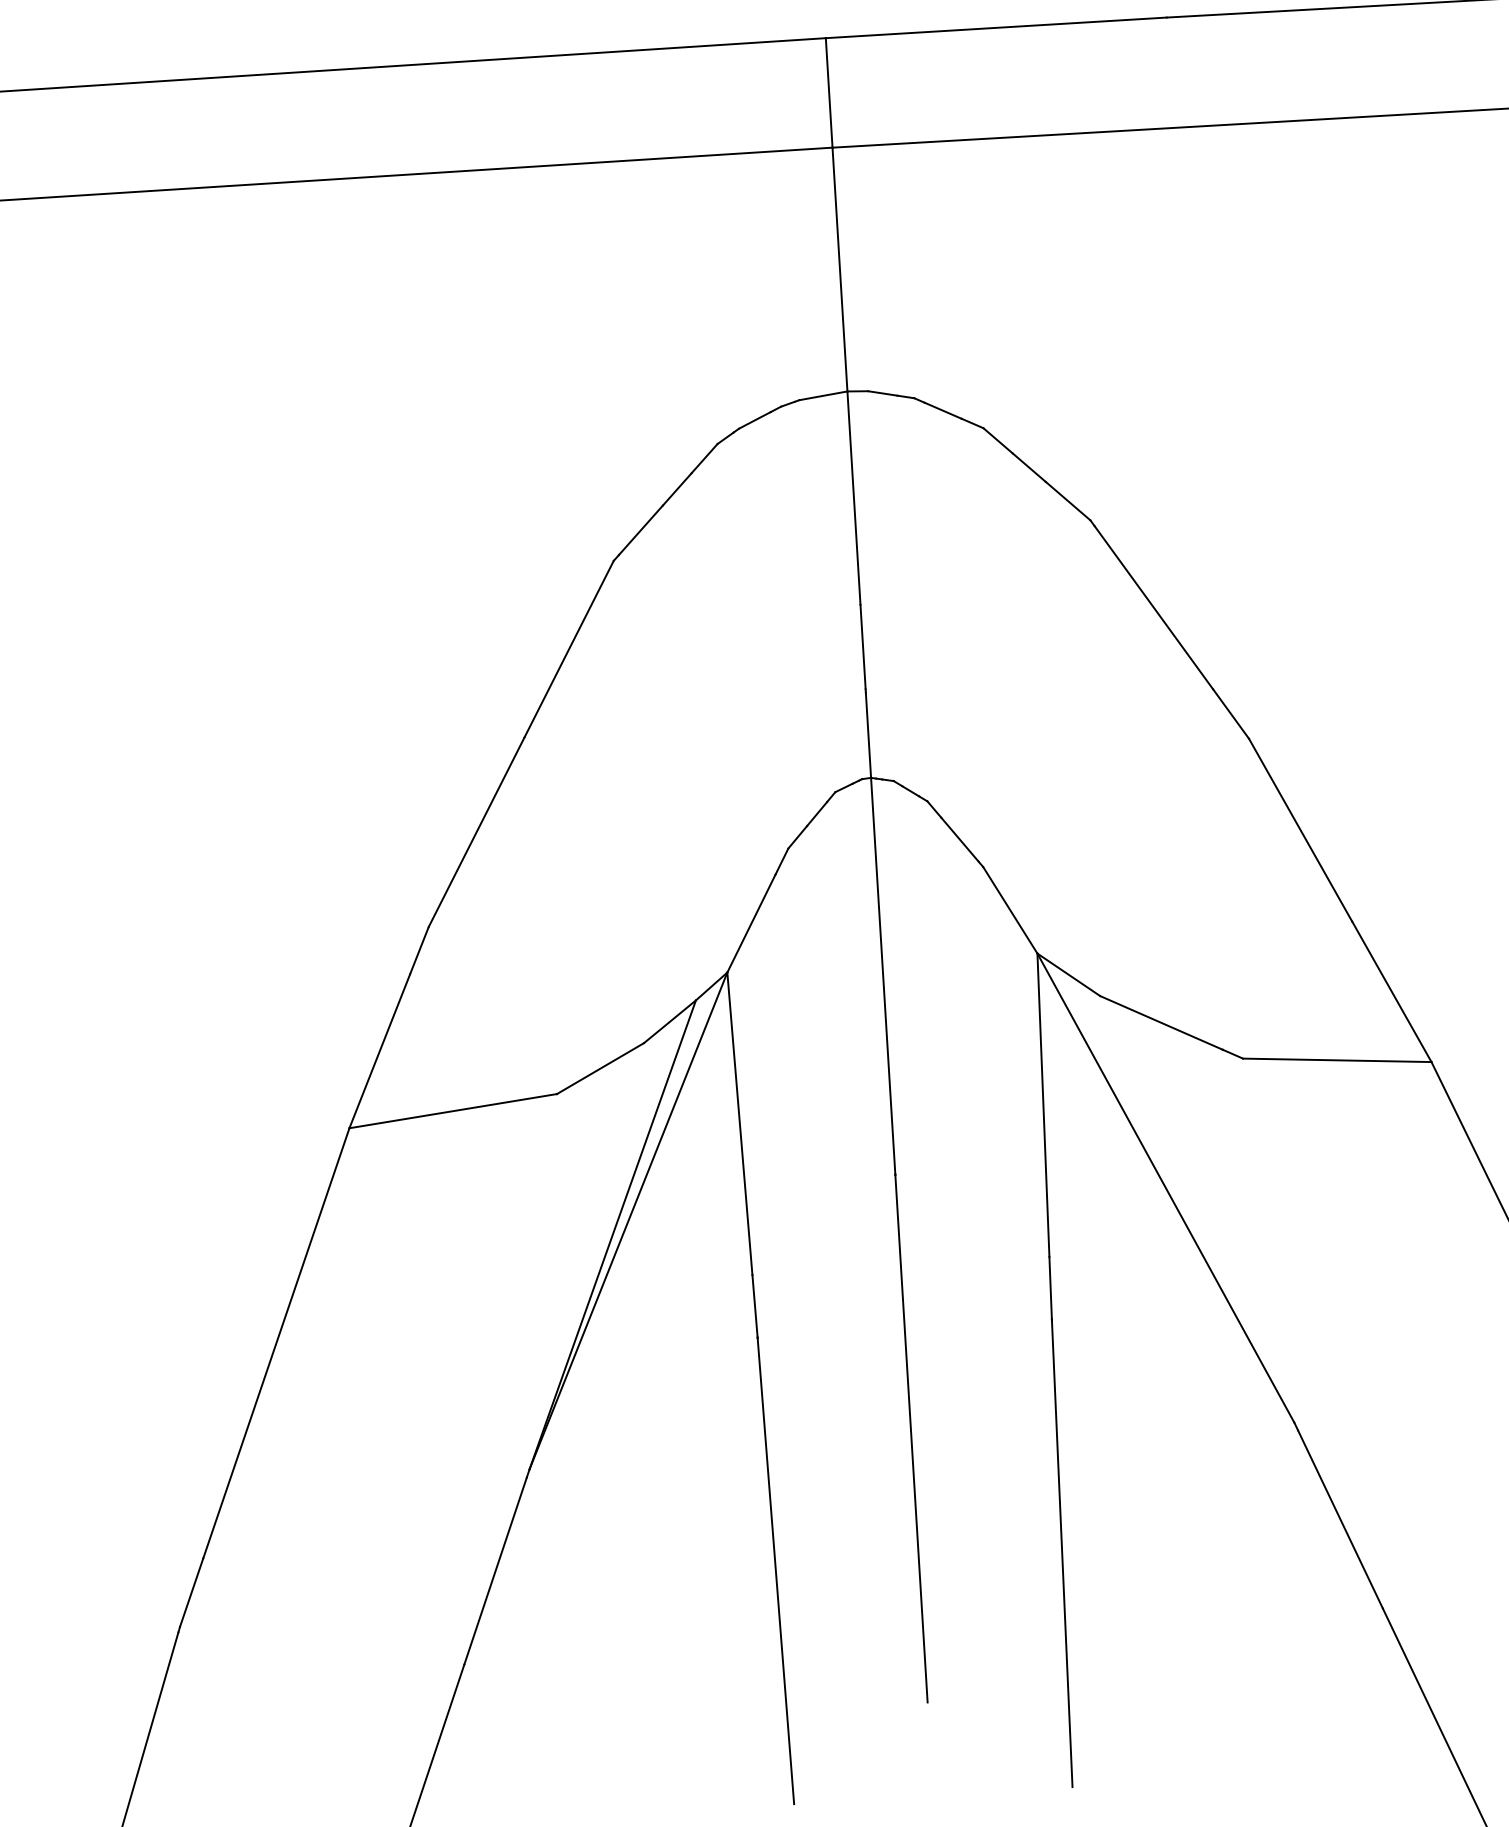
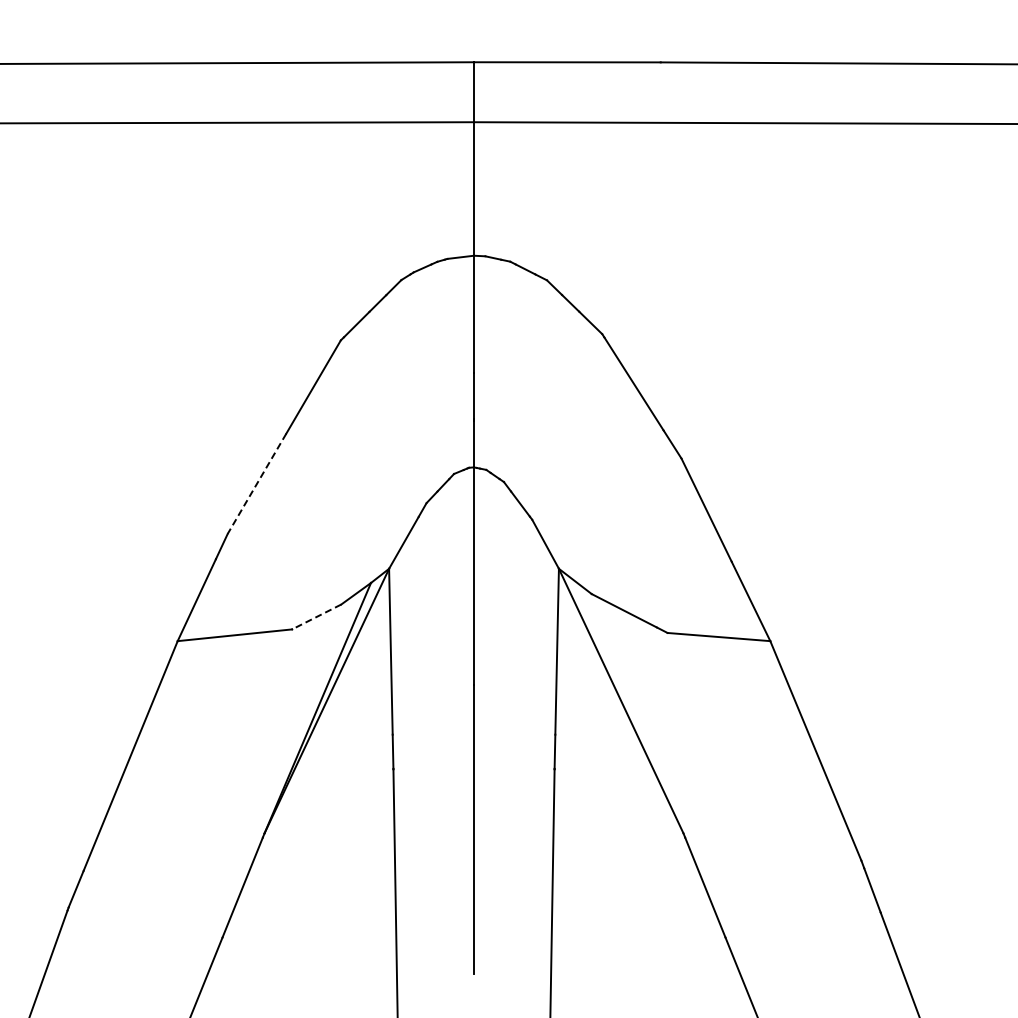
line: (475, 833) -> (256, 484), solid -> dashed
line: (600, 1067) -> (316, 616), solid -> dashed

